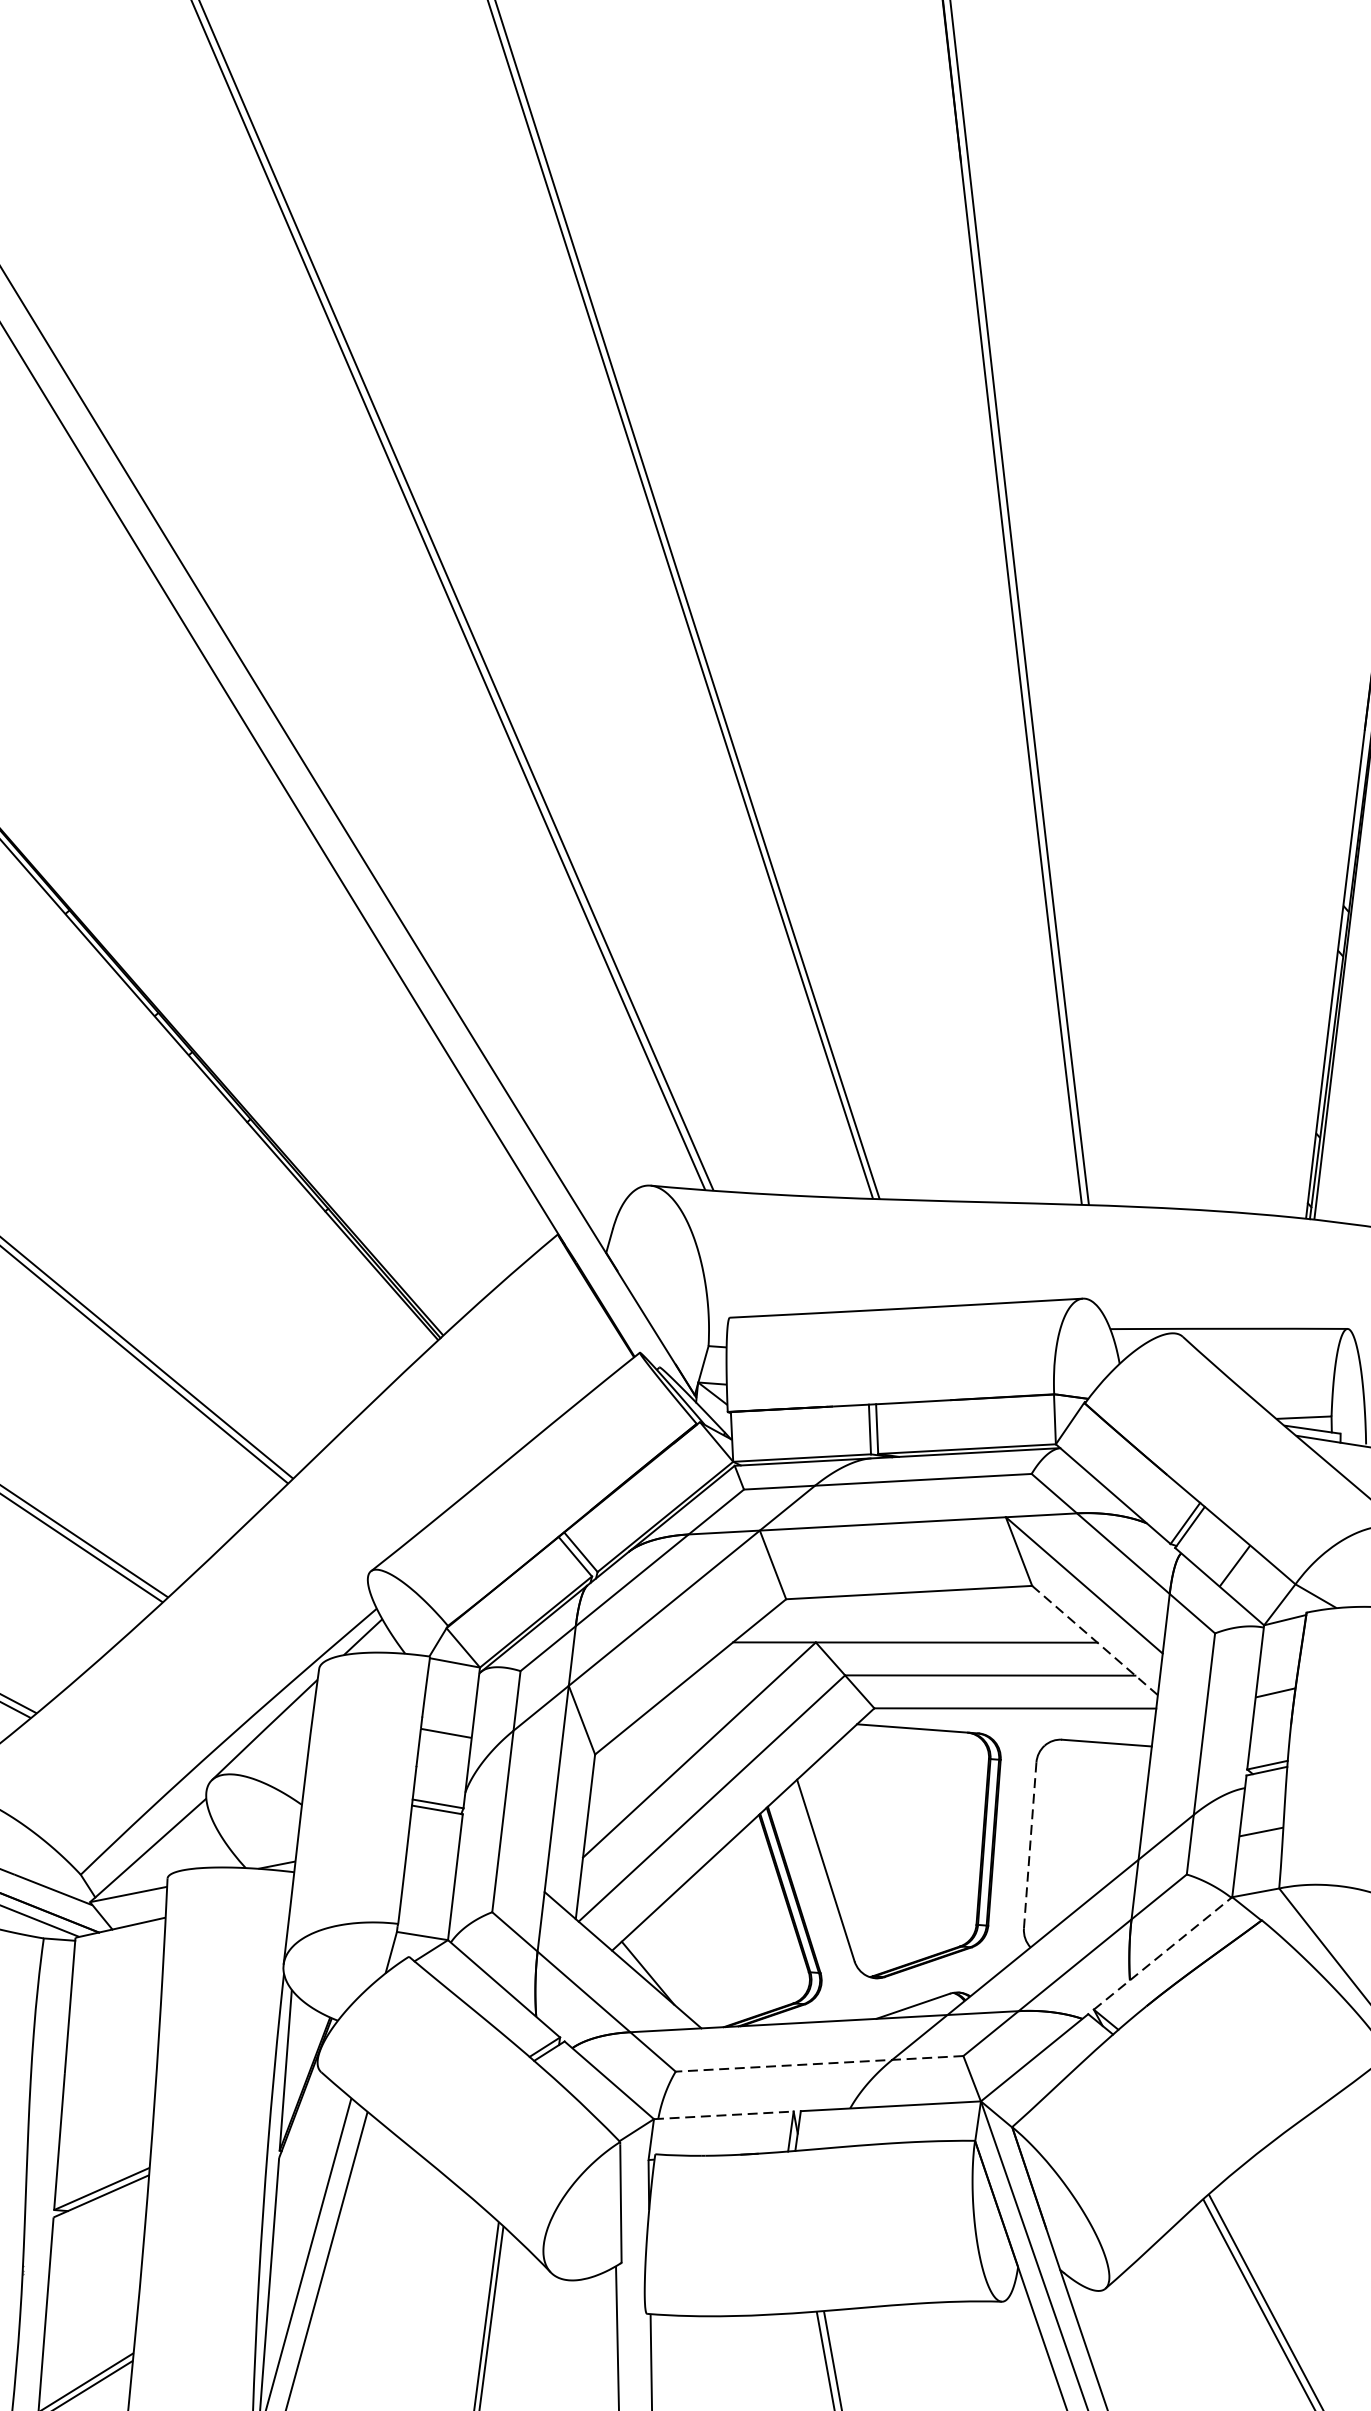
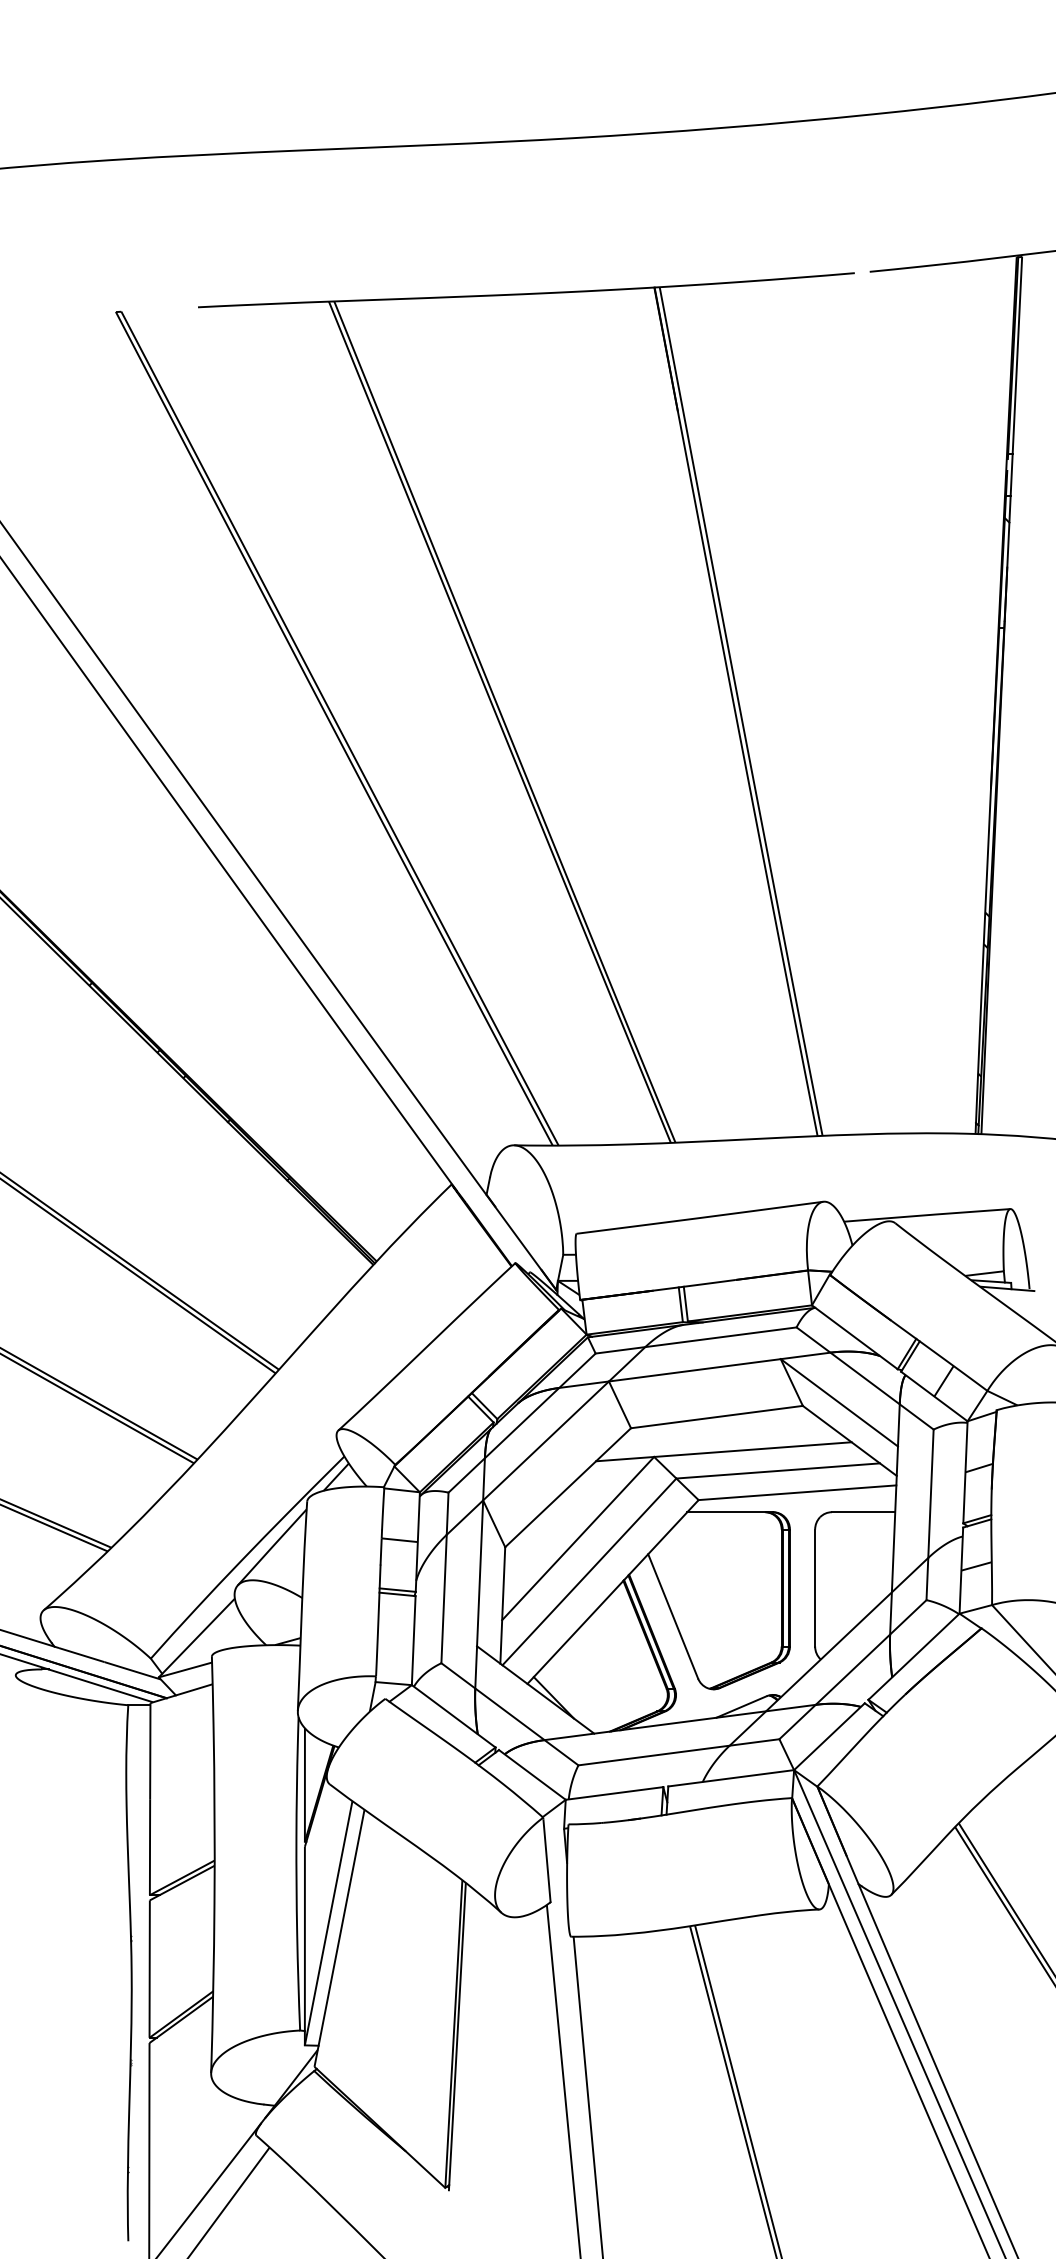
line: (1094, 1639) -> (849, 1440), dashed -> solid
line: (1030, 1846) -> (815, 1588), dashed -> solid
line: (1163, 1953) -> (914, 1656), dashed -> solid
line: (818, 2064) -> (678, 1752), dashed -> solid
line: (725, 2115) -> (615, 1793), dashed -> solid

